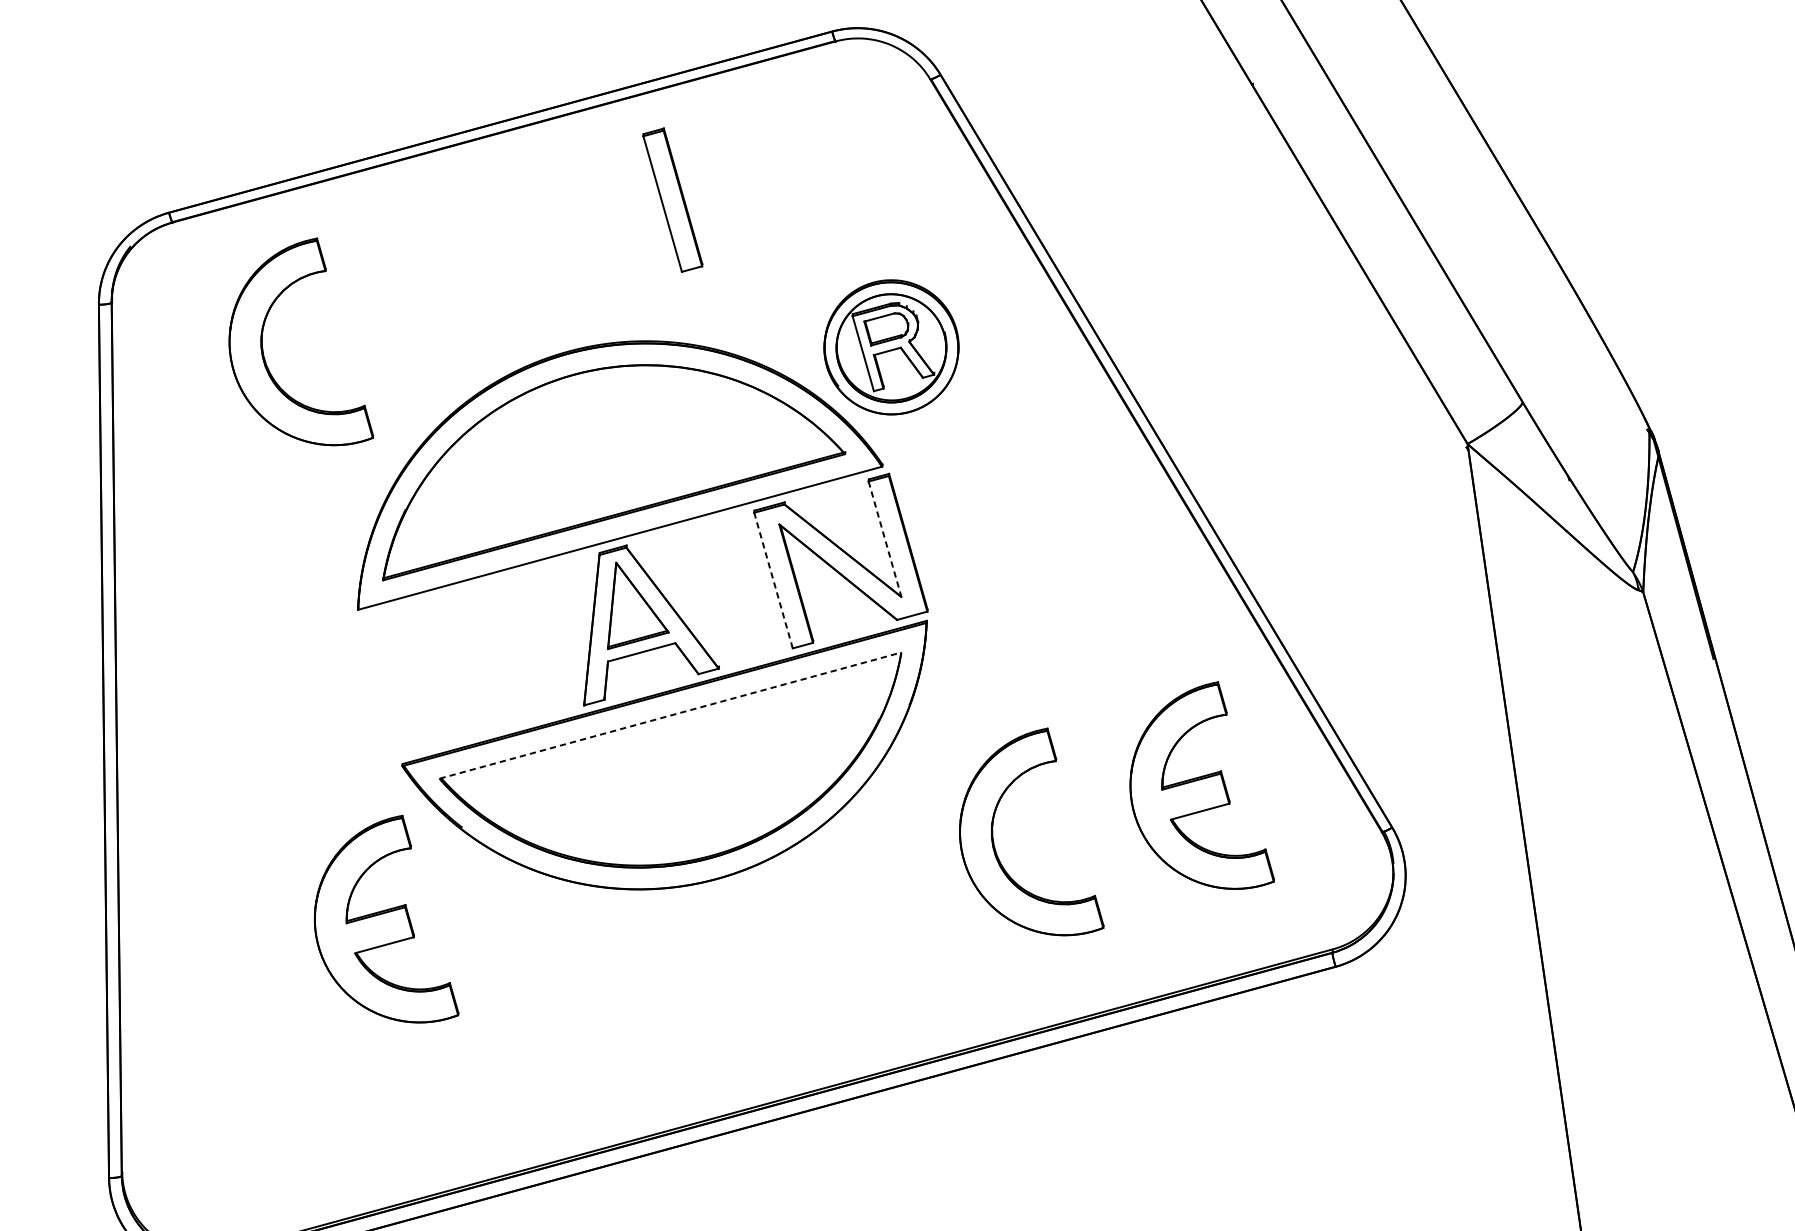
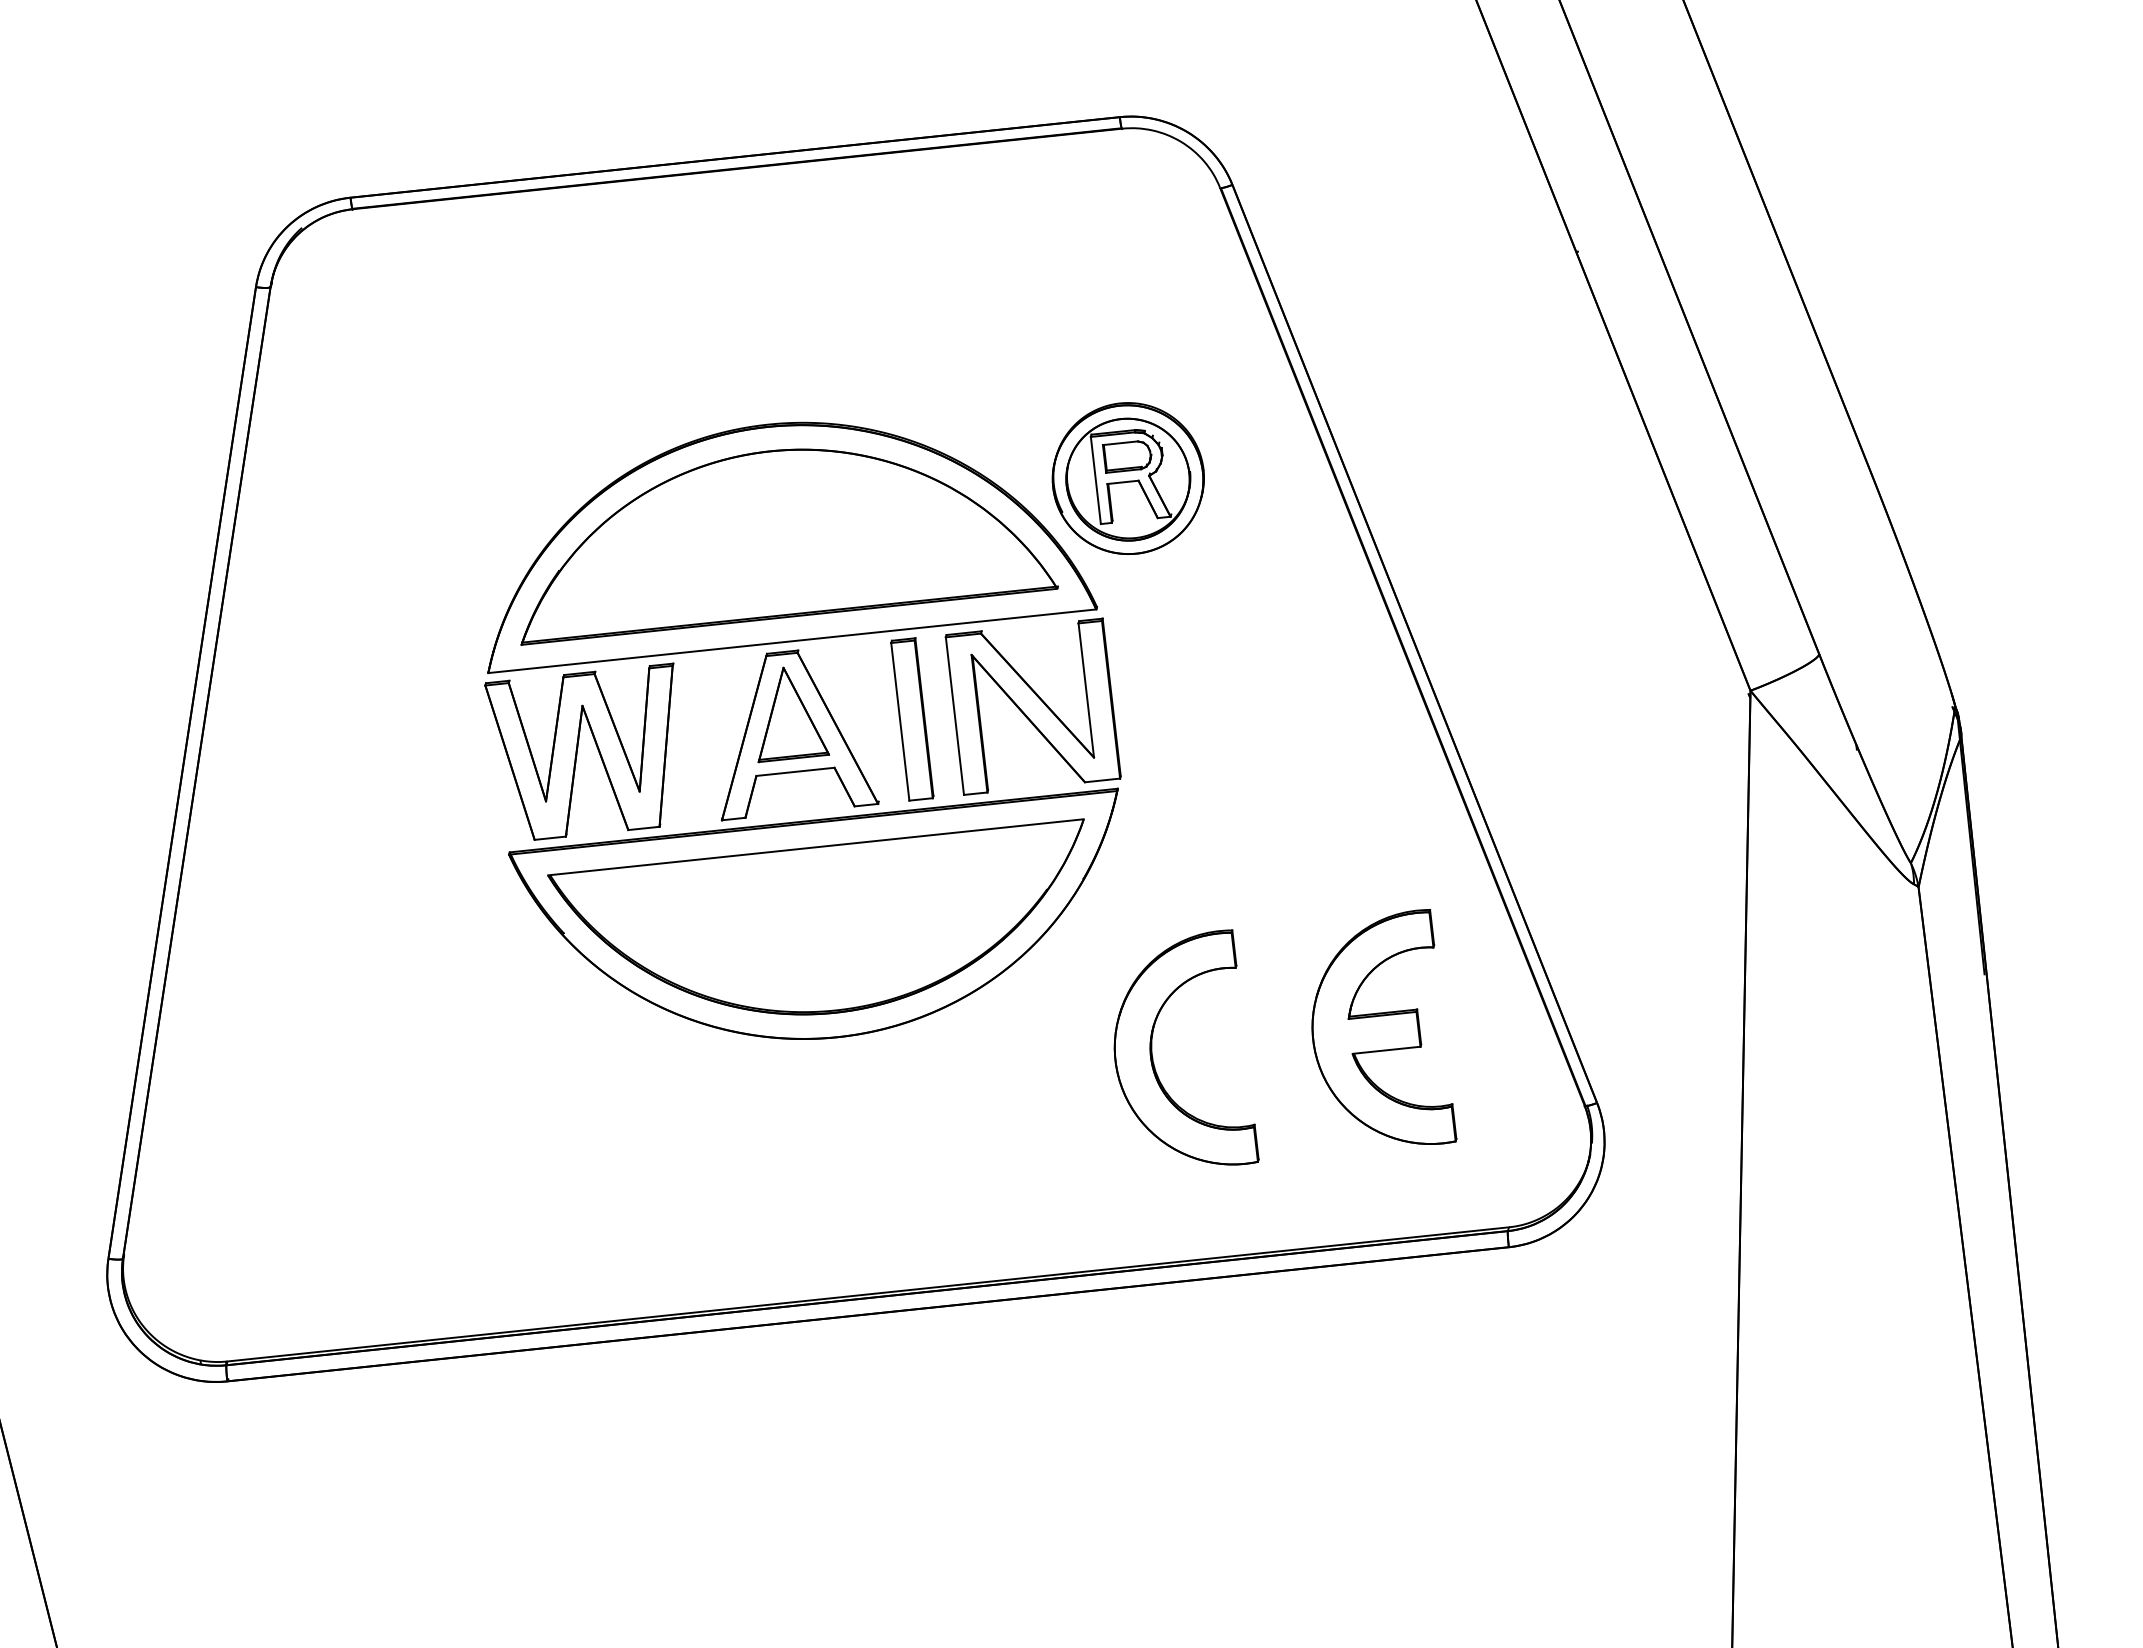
part: (673, 200) -> (912, 719), moved
part: (263, 352) -> (430, 370), removed
line: (885, 539) -> (1086, 690), dashed -> solid
line: (773, 580) -> (954, 715), dashed -> solid
part: (449, 665) -> (579, 751), added
line: (670, 715) -> (816, 847), dashed -> solid
part: (379, 924) -> (454, 1026), removed

